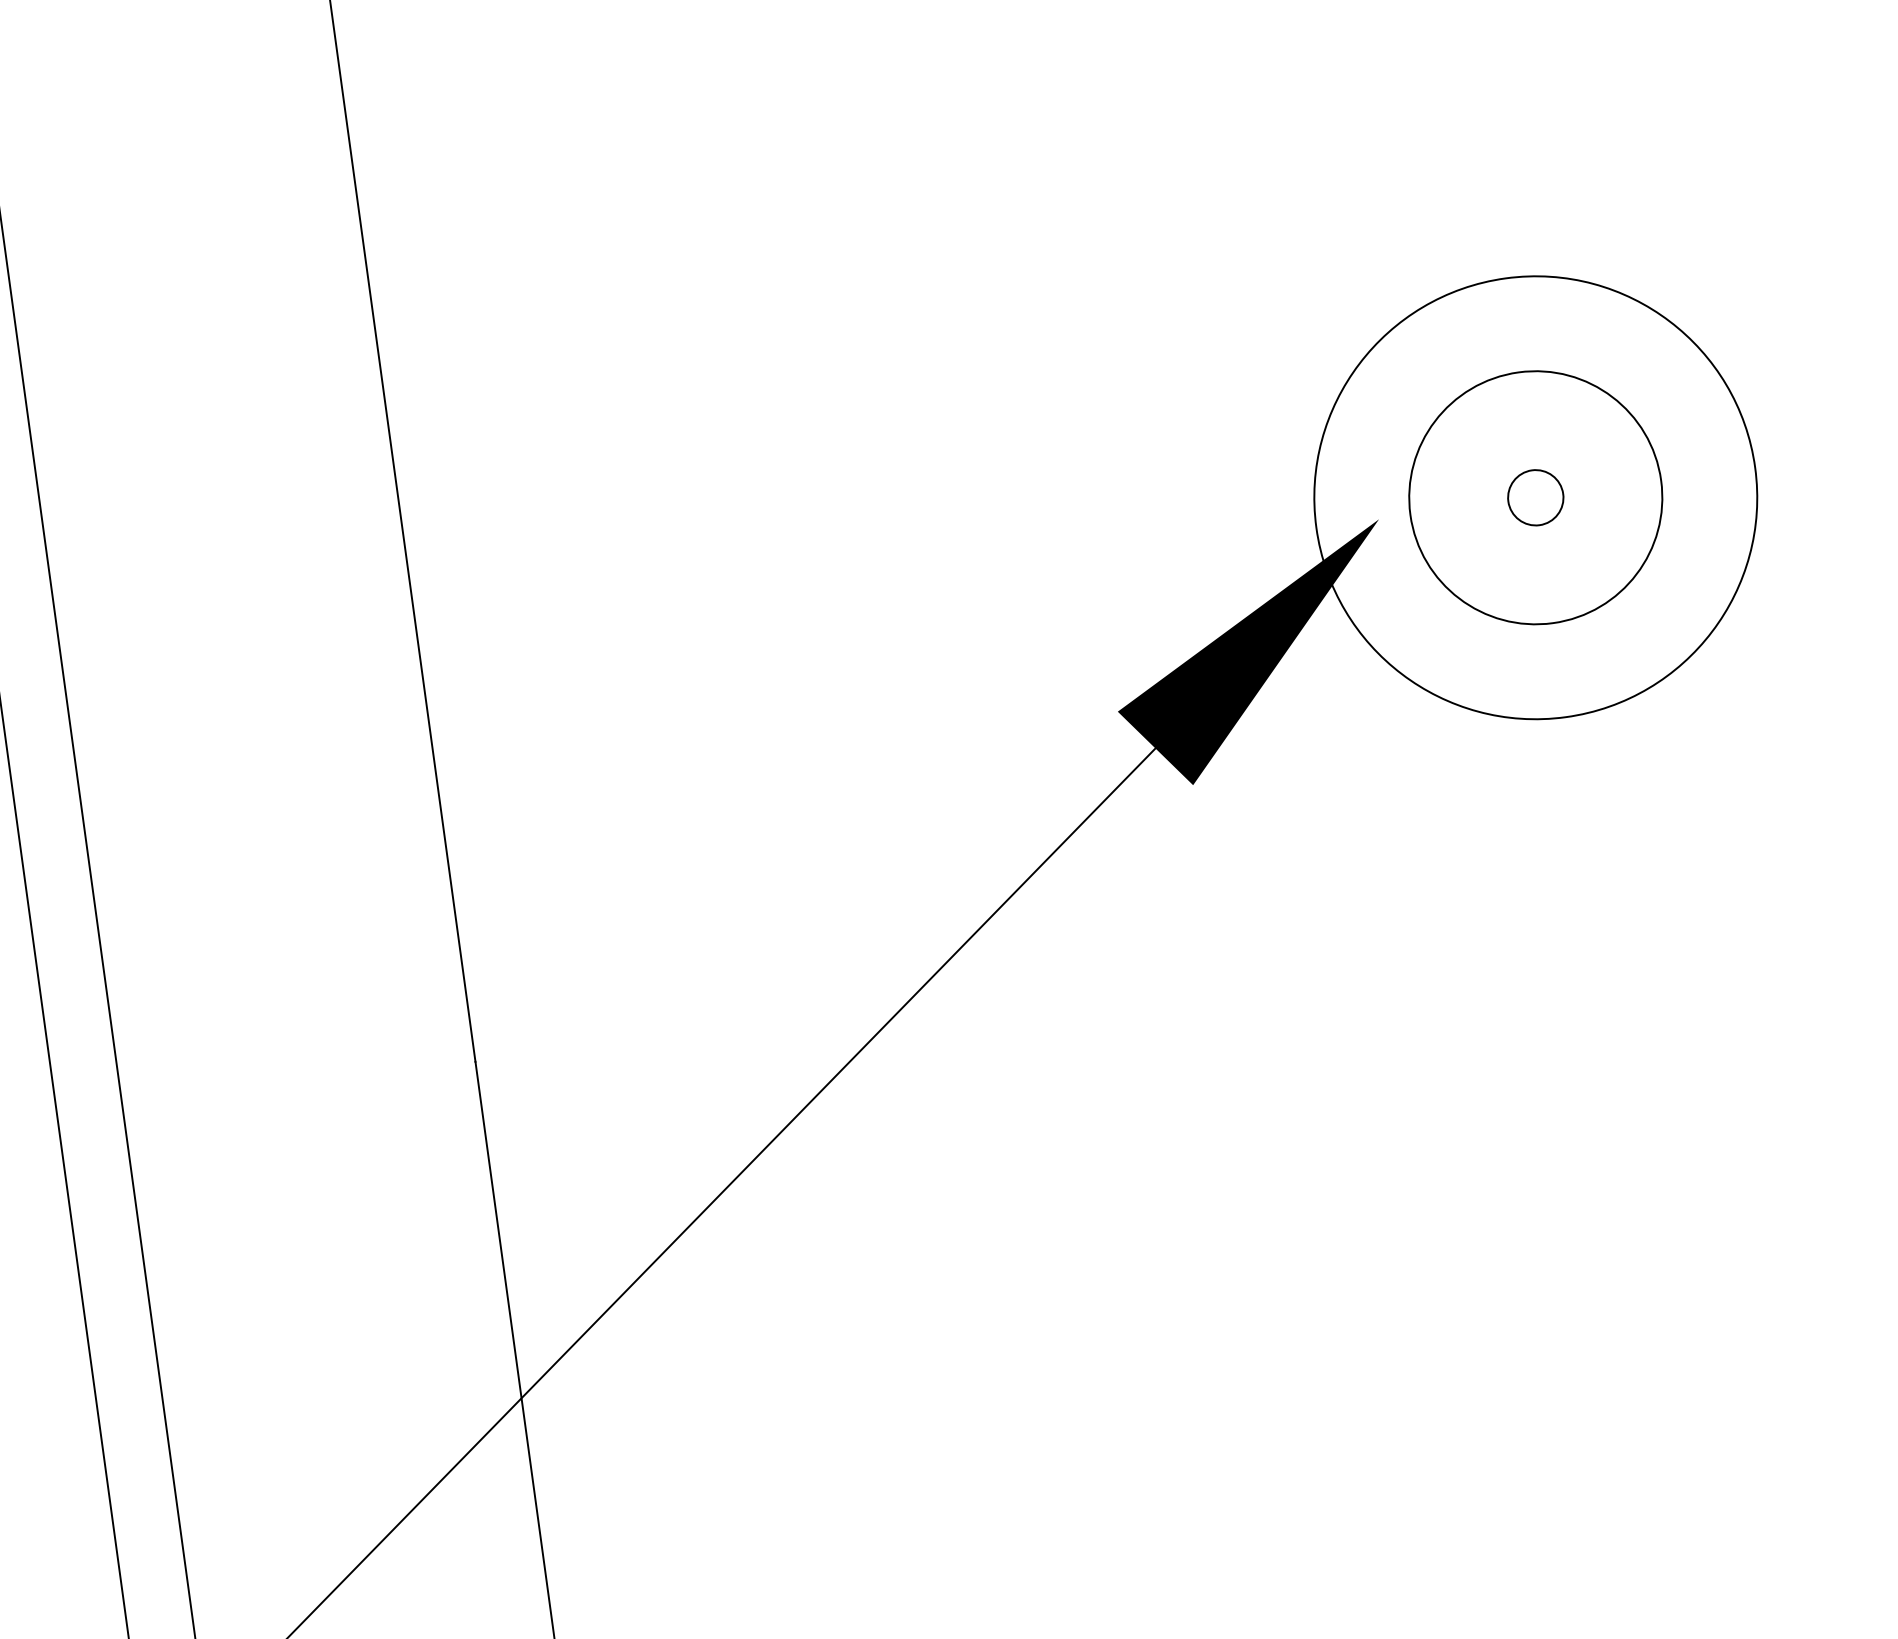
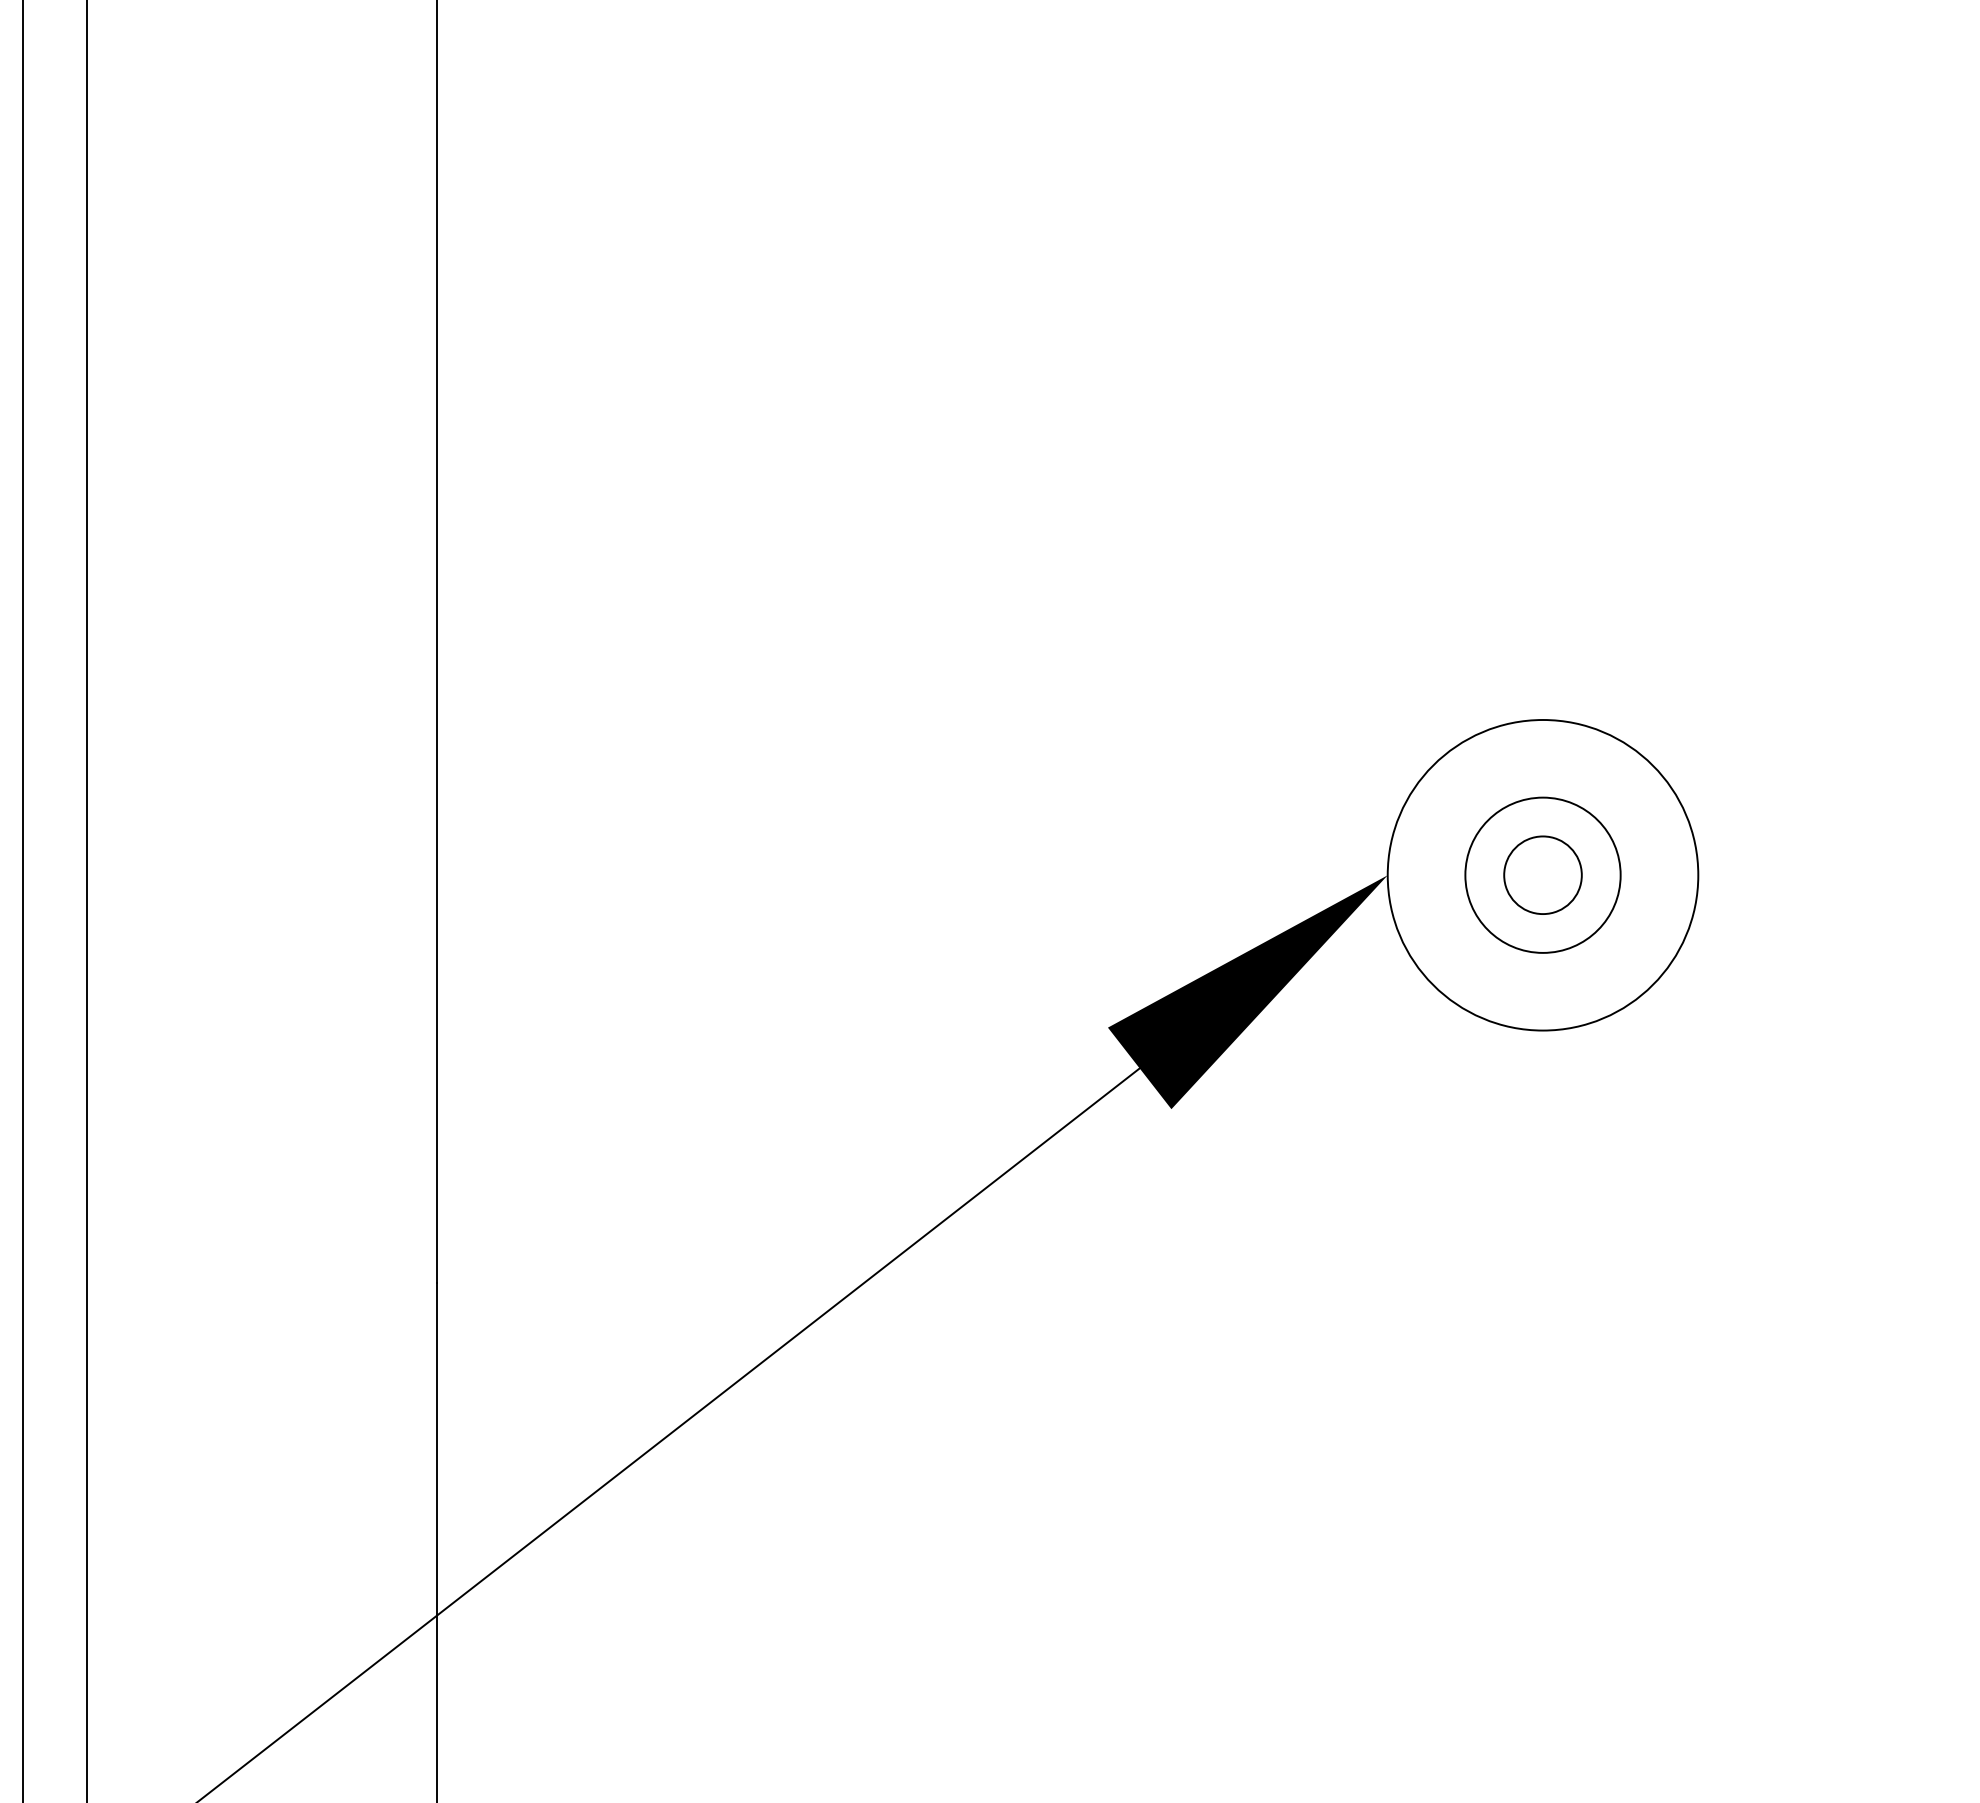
circle: (1535, 497) -> (1542, 874), size x0.62
circle: (1535, 497) -> (1542, 874), size x0.71
circle: (1535, 498) -> (1542, 875), size x1.43

